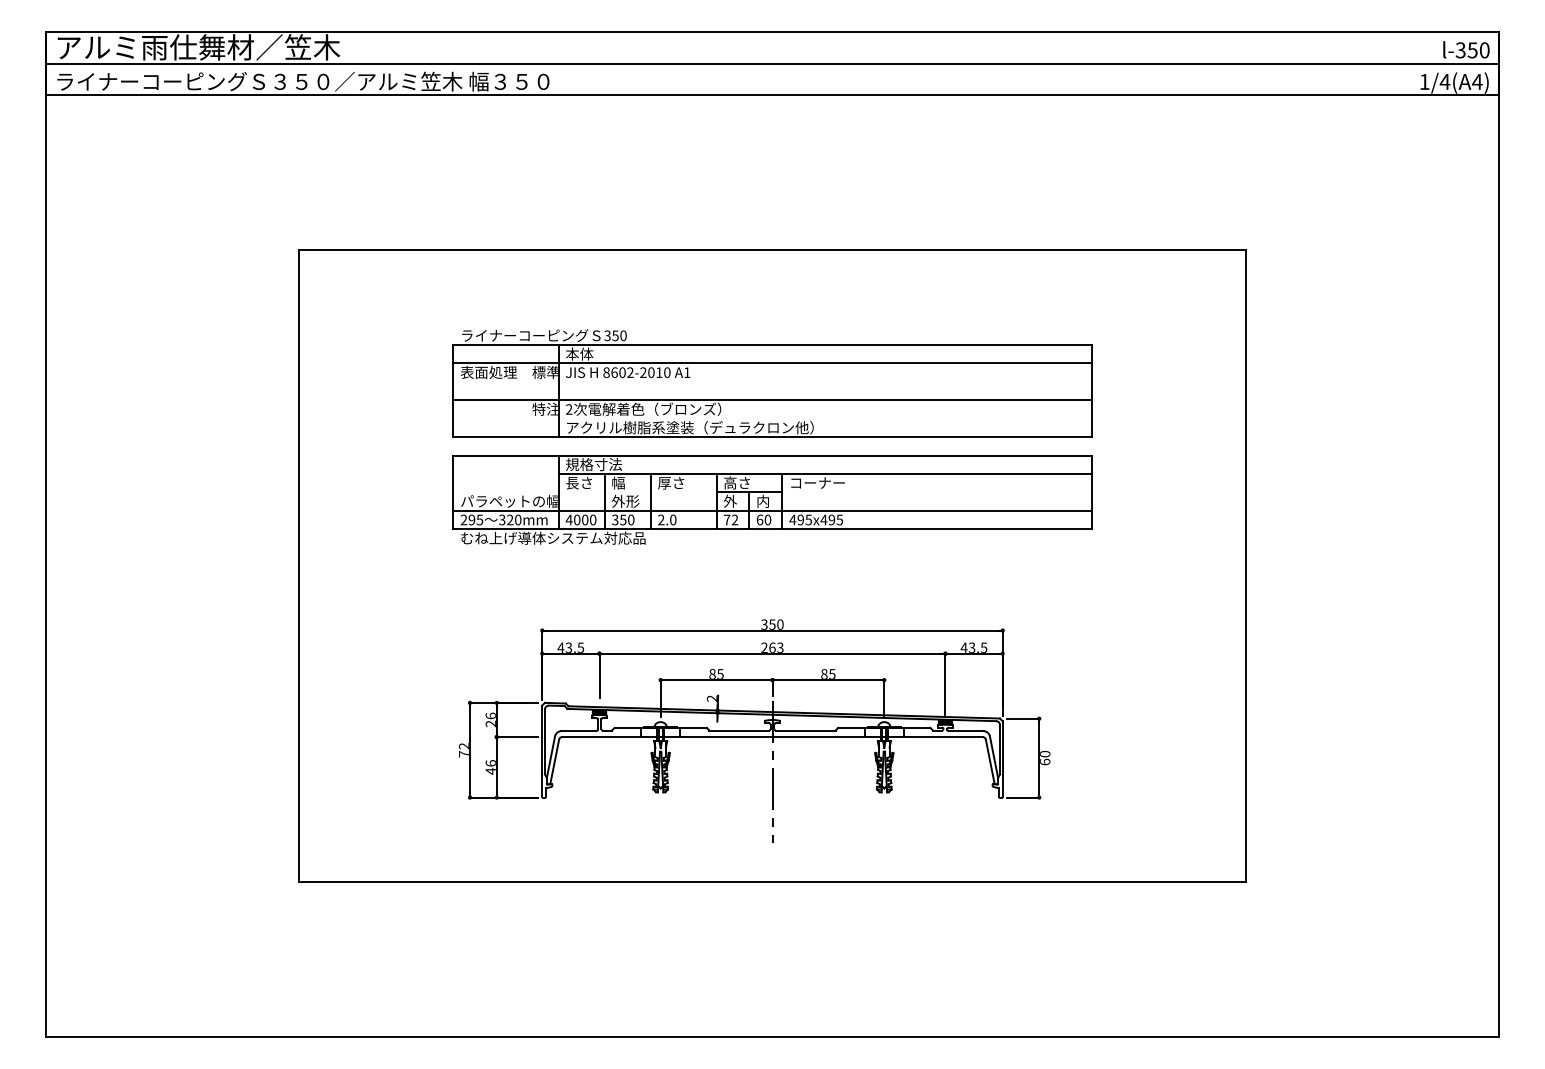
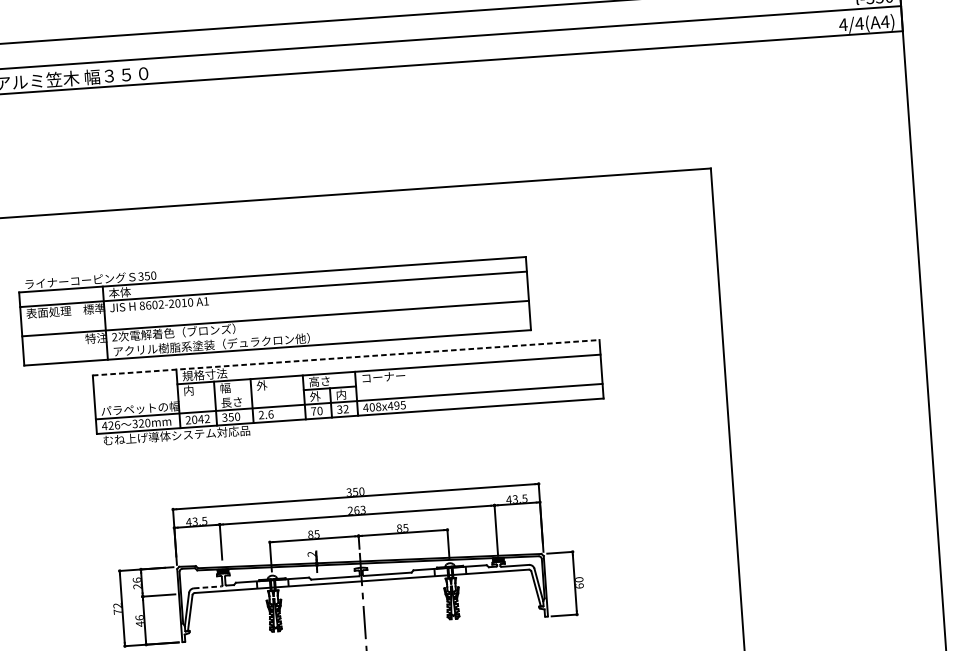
text: (1424, 81) -> (843, 24), 1/4(A4) -> 4/4(A4)
part: (772, 383) -> (274, 305), moved
line: (772, 455) -> (346, 357), solid -> dashed
text: (578, 482) -> (193, 389), 長さ -> 内
text: (670, 482) -> (266, 384), 厚さ -> 外
text: (625, 500) -> (231, 401), 外形 -> 長さ
text: (471, 519) -> (110, 425), 295 -> 426
text: (580, 519) -> (197, 419), 4000 -> 2042
text: (673, 519) -> (271, 414), 2.0 -> 2.6
text: (734, 519) -> (319, 410), 72 -> 70
text: (763, 519) -> (342, 409), 60 -> 32
text: (804, 519) -> (375, 406), 495x495 -> 408x495
line: (579, 731) -> (208, 587), solid -> dashed

